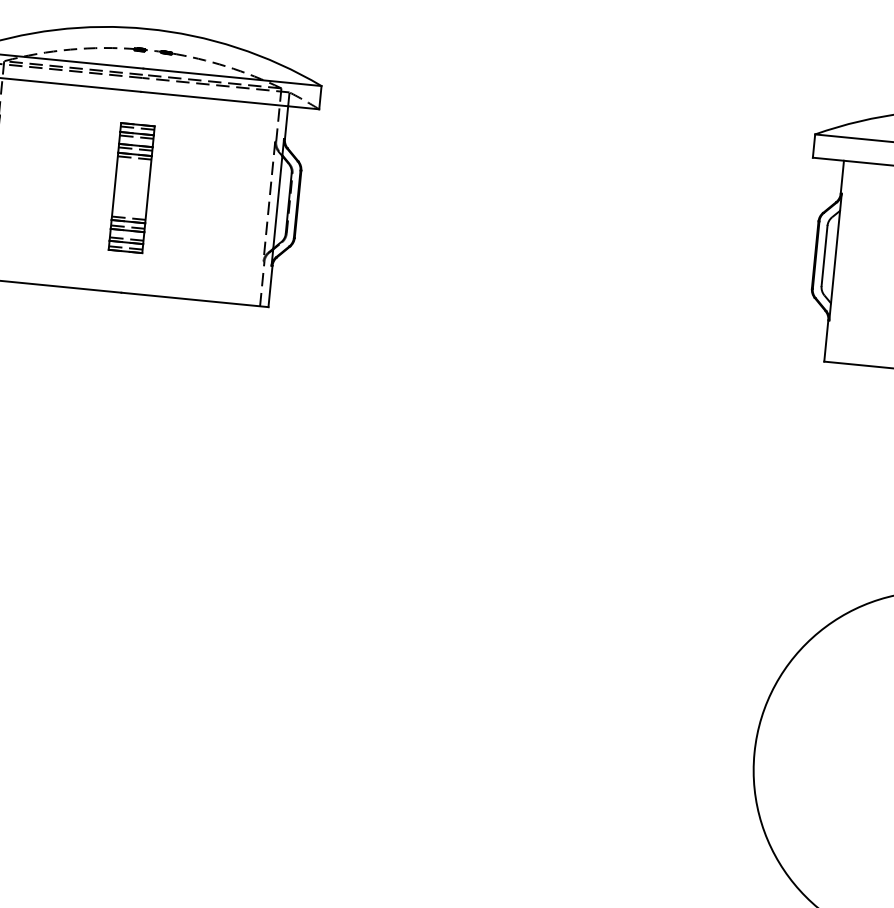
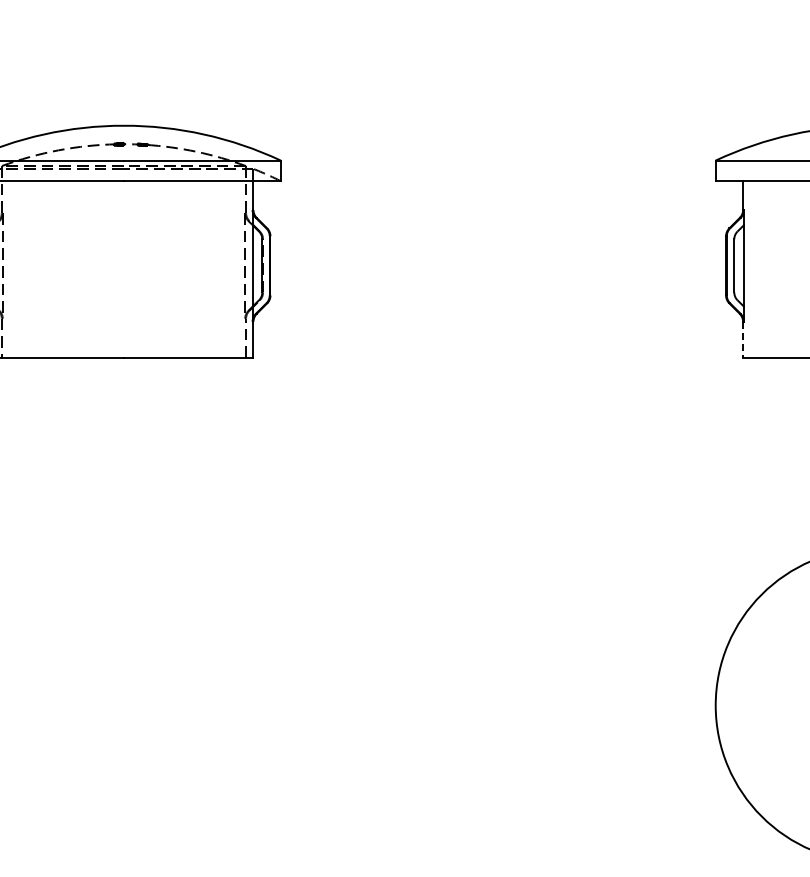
part: (131, 187) -> (123, 265), removed
line: (826, 341) -> (743, 340), solid -> dashed

